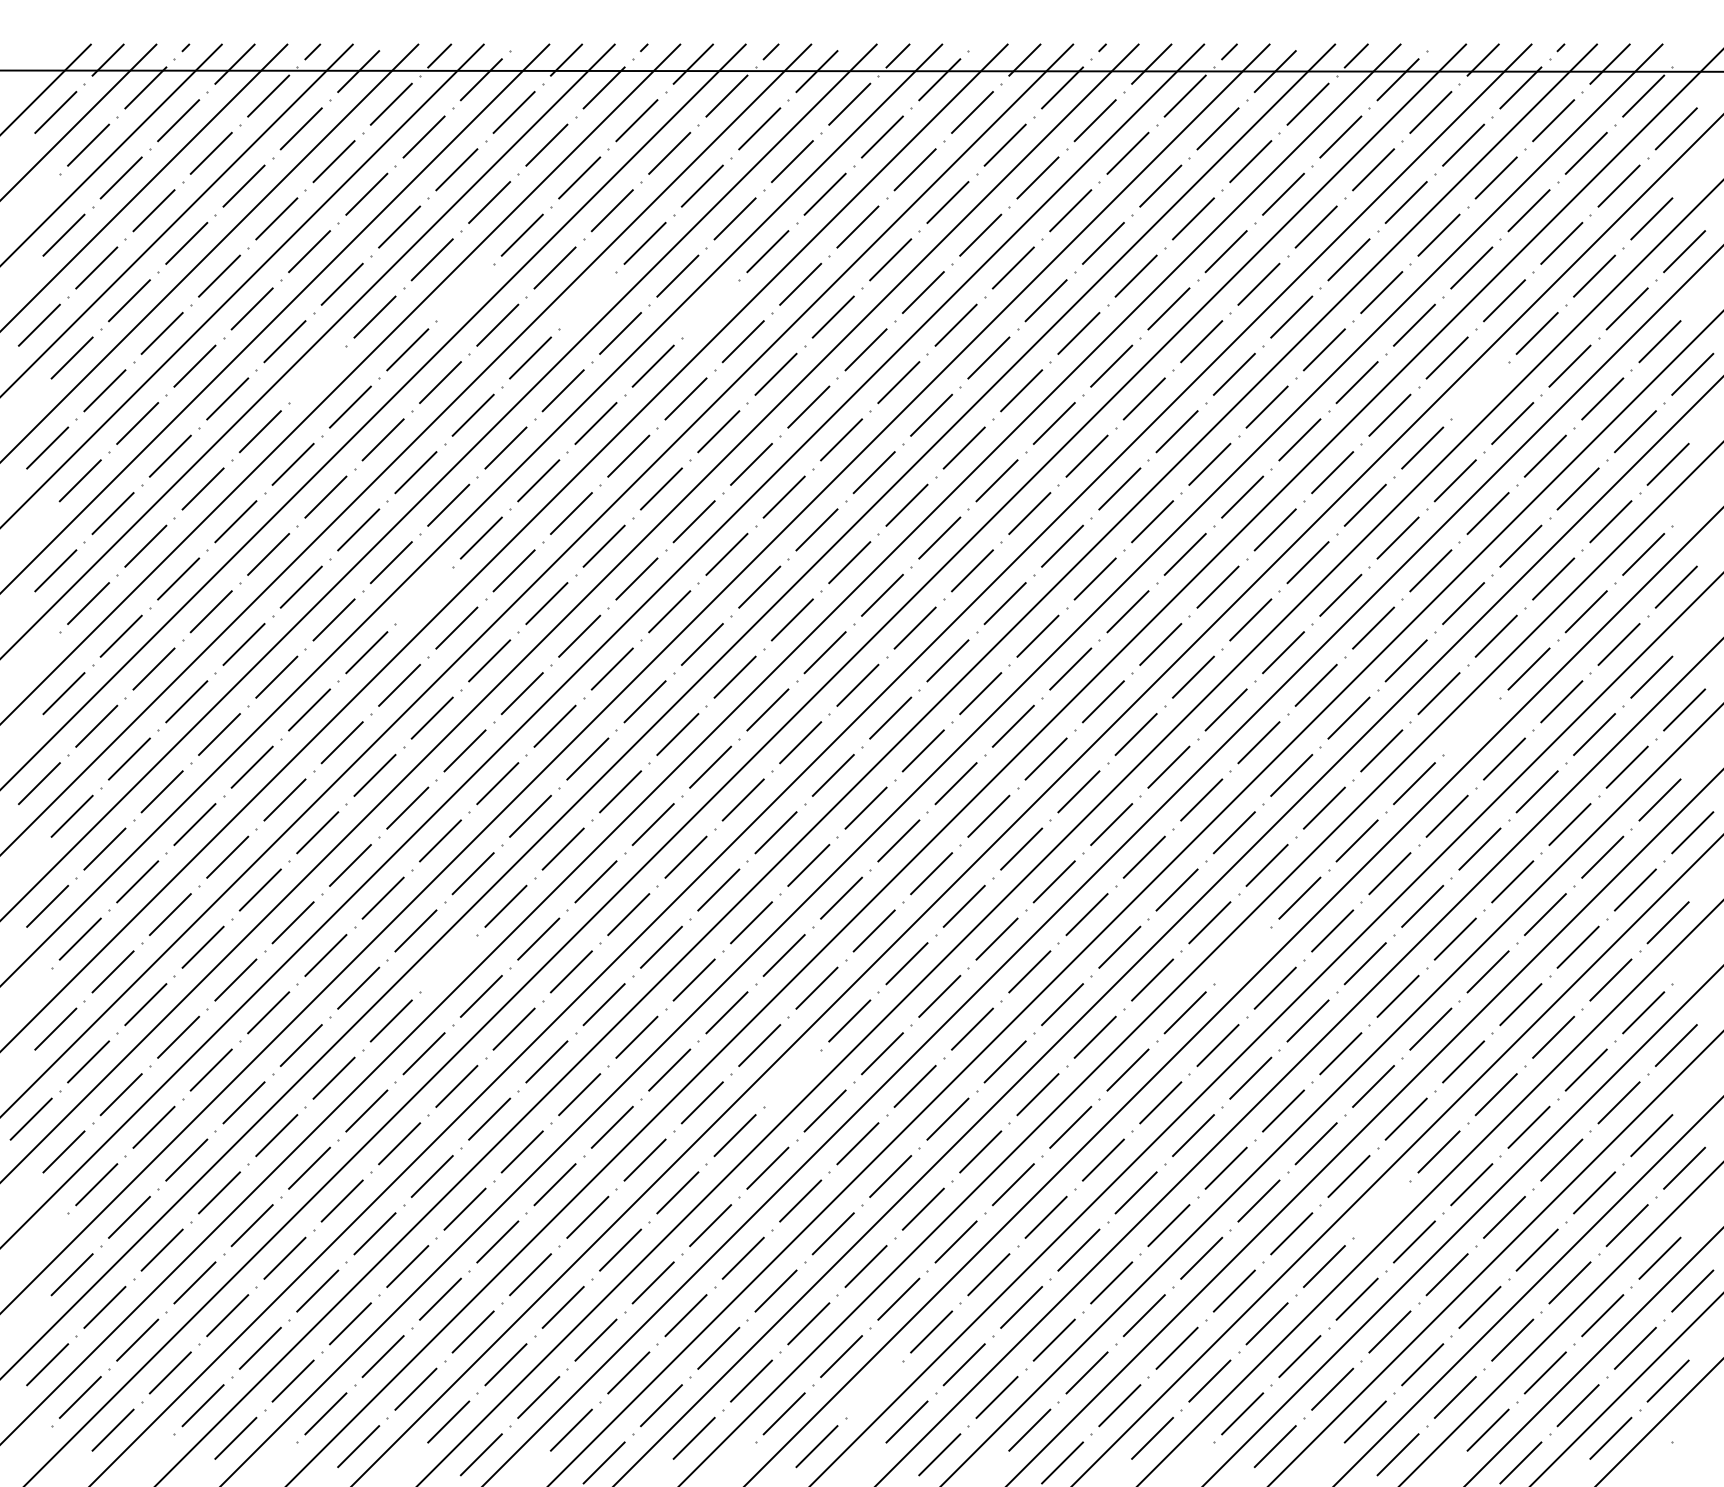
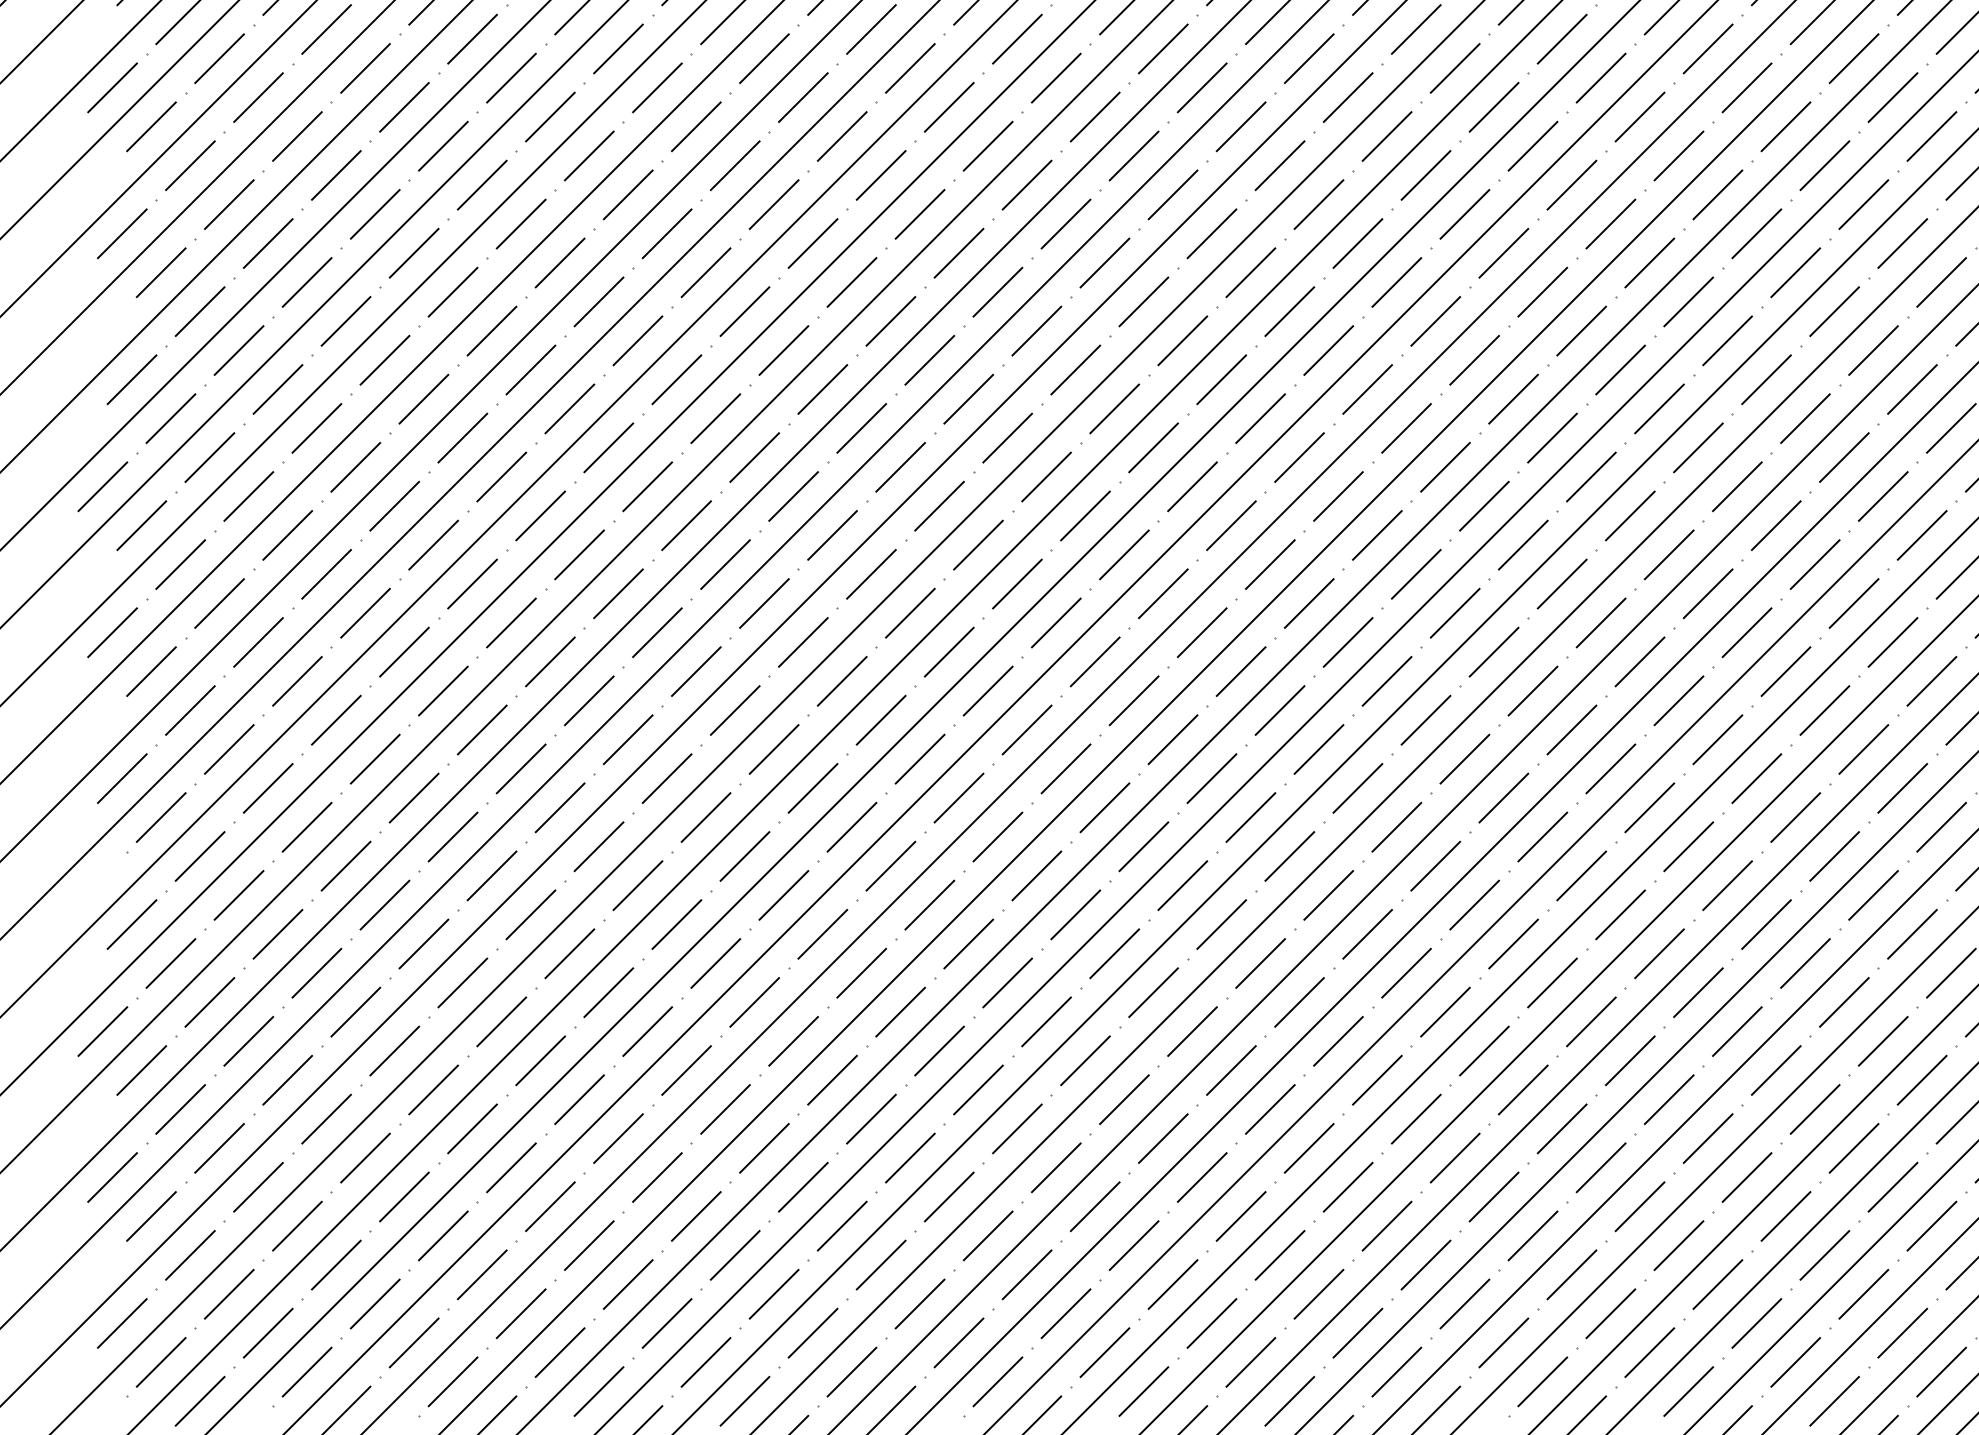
line: (464, 292) -> (617, 48), added
line: (587, 300) -> (764, 58), added
line: (710, 308) -> (910, 67), added
line: (317, 373) -> (443, 145), added
line: (1479, 390) -> (1824, 165), added
line: (423, 594) -> (569, 407), added
line: (30, 660) -> (101, 486), added
line: (1471, 725) -> (1814, 563), added
line: (1242, 955) -> (1542, 837), added
line: (448, 963) -> (598, 846), added
line: (791, 1077) -> (1006, 982), added
line: (1381, 1208) -> (1707, 1137), added
line: (38, 1241) -> (111, 1176), added
line: (873, 1388) -> (1104, 1351), added

